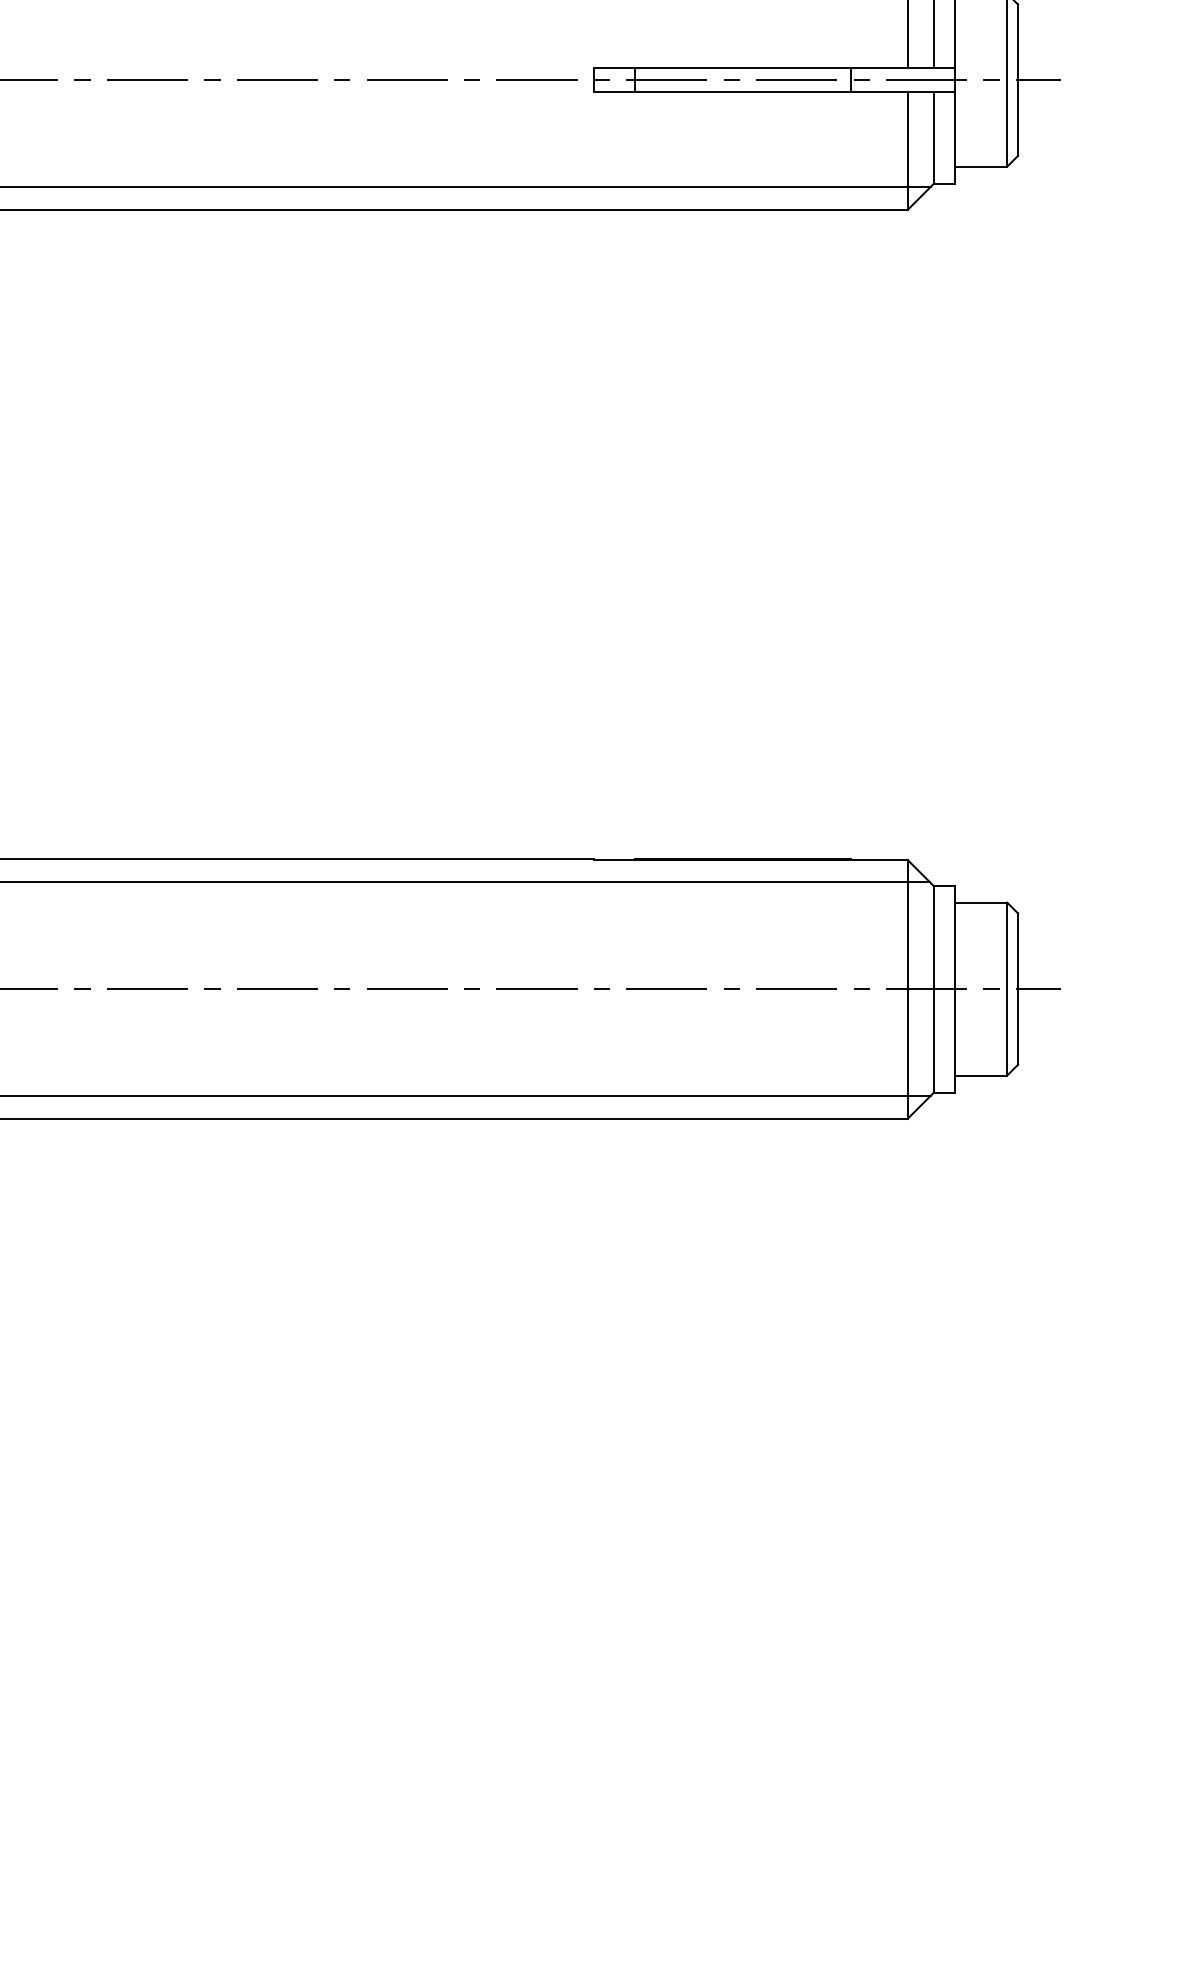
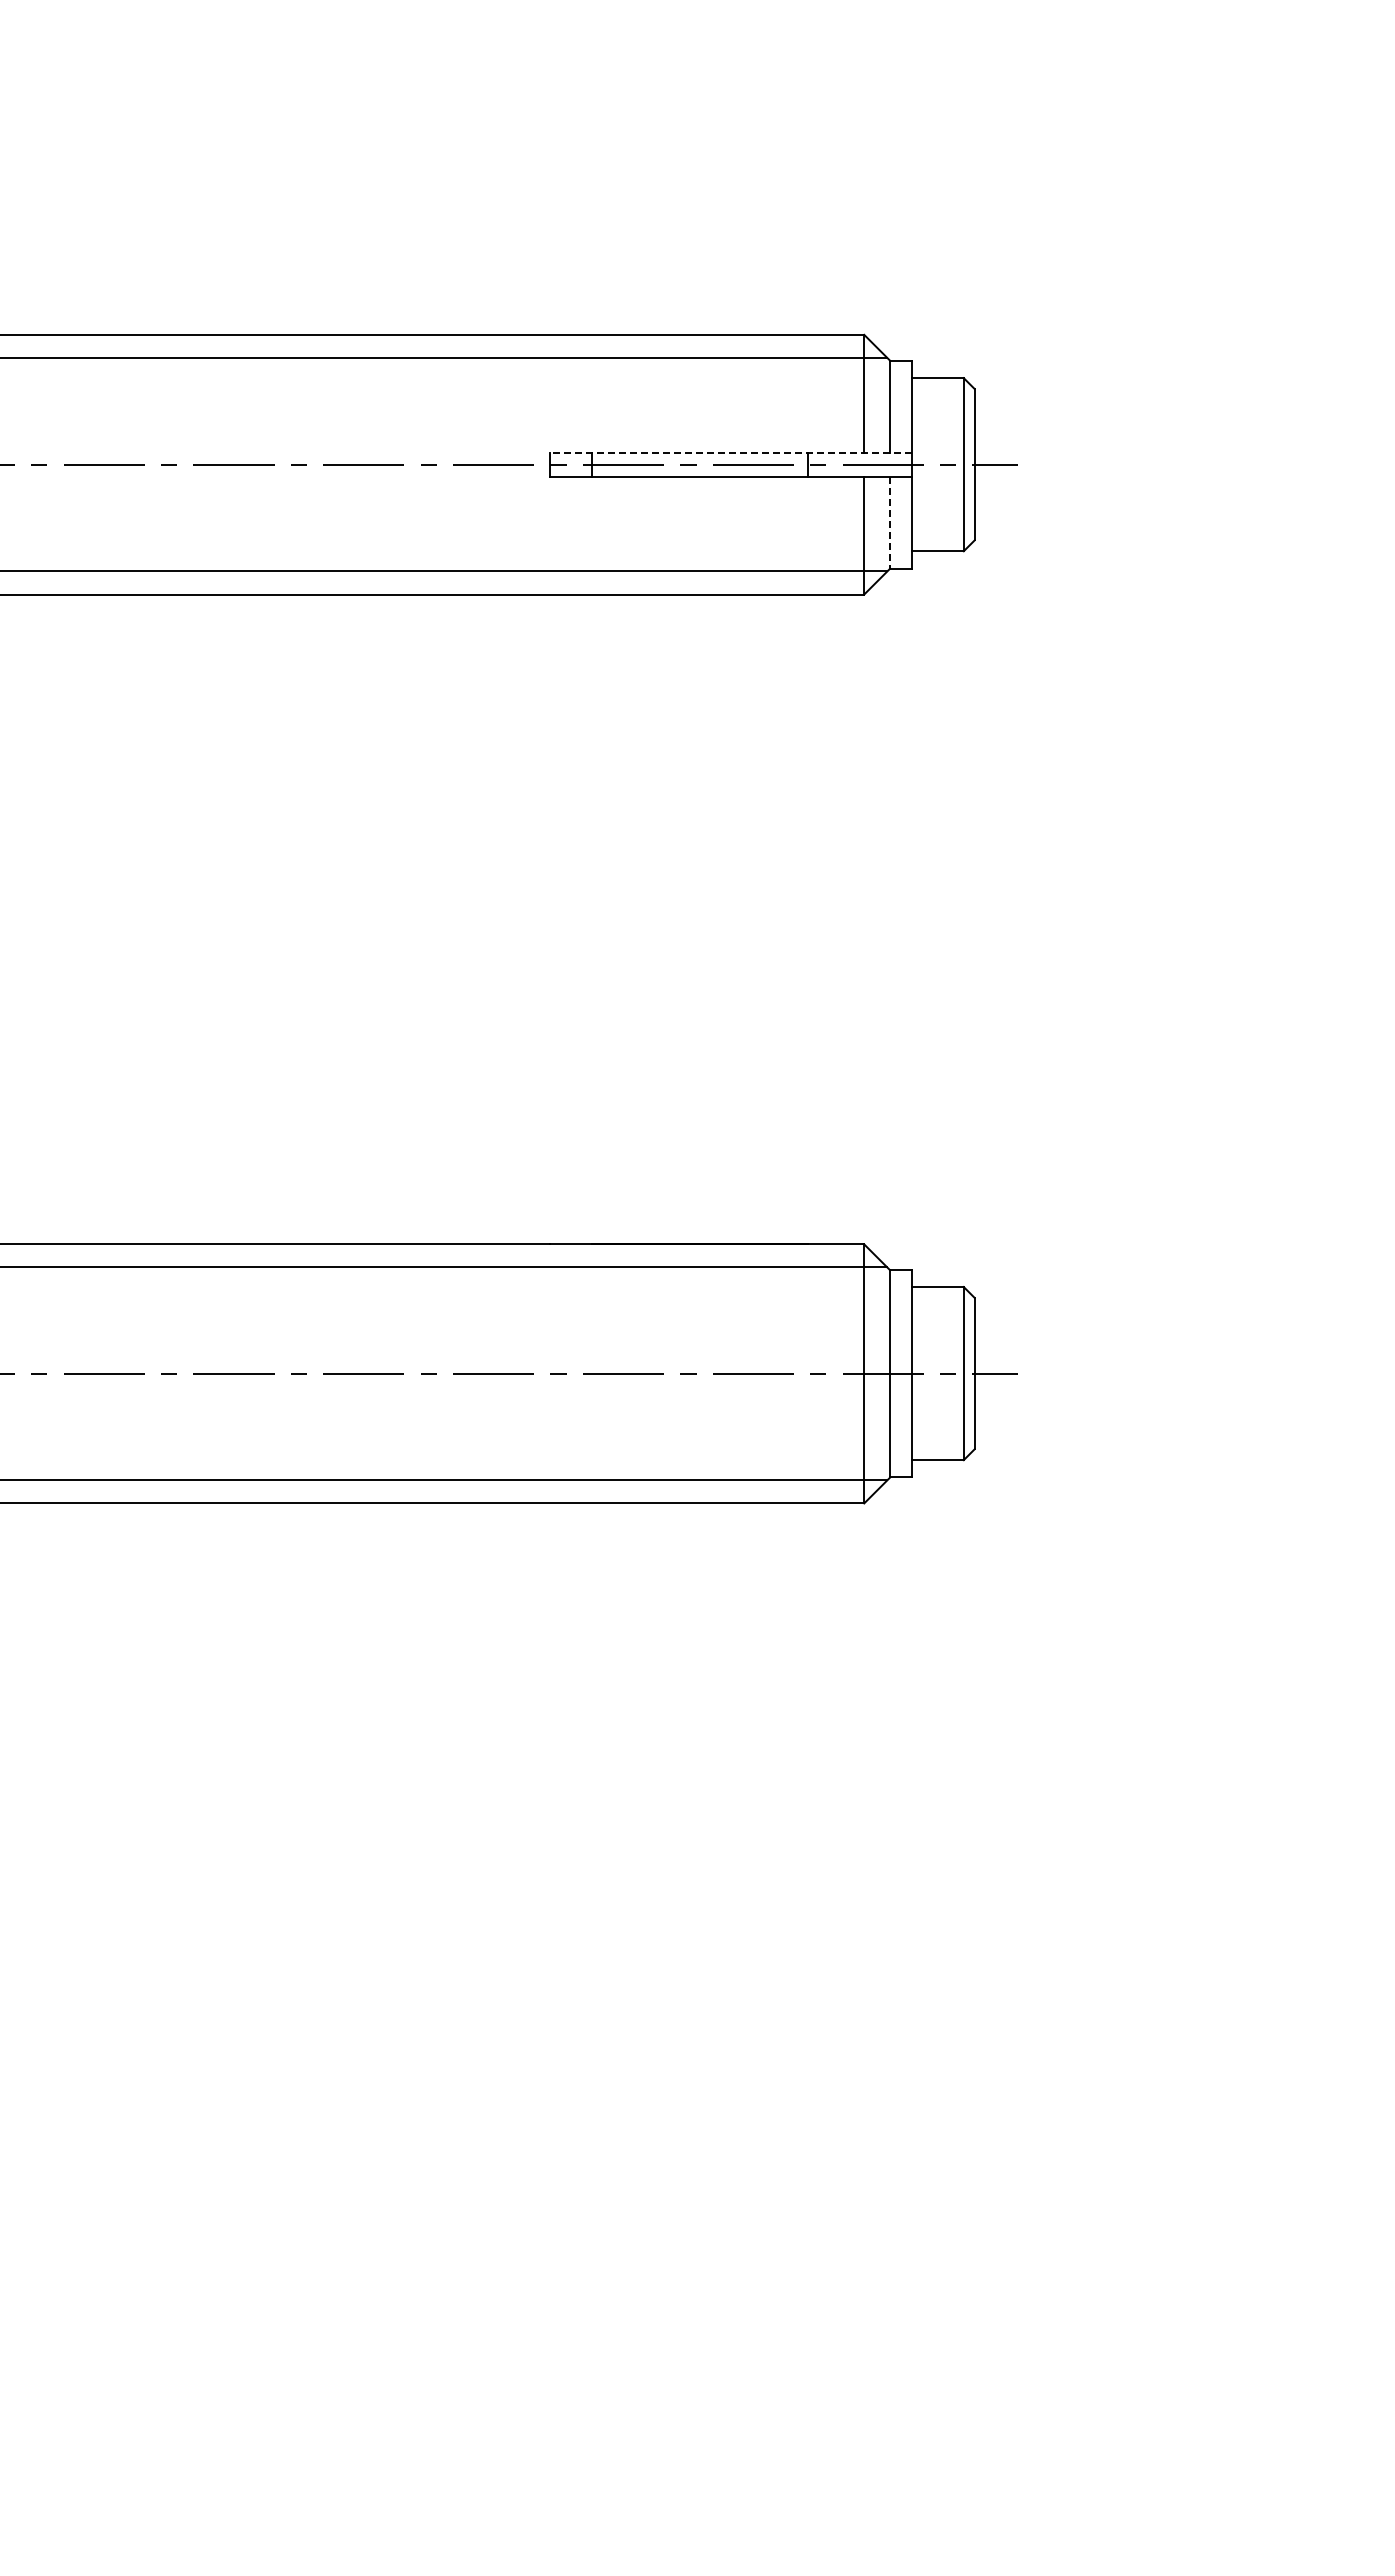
line: (774, 68) -> (731, 452), solid -> dashed
line: (933, 138) -> (890, 522), solid -> dashed

